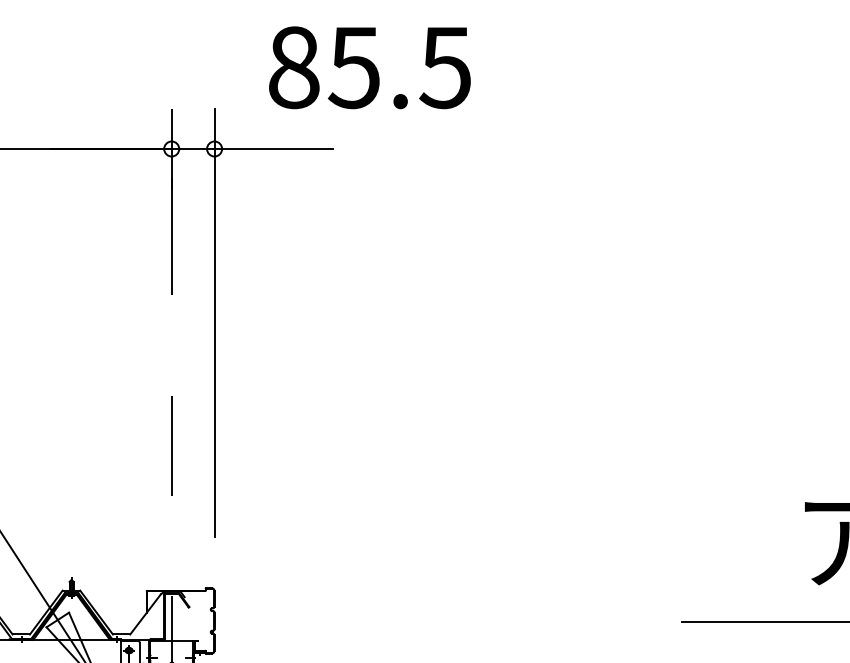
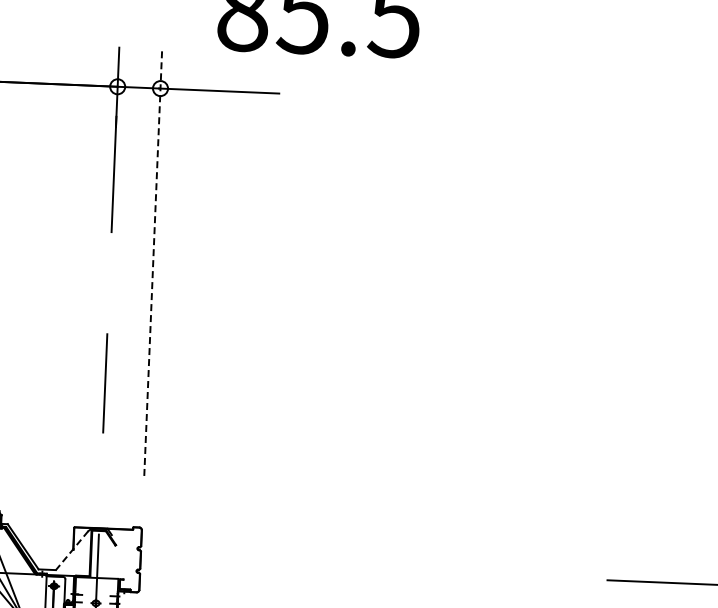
line: (214, 322) -> (153, 261), solid -> dashed
line: (145, 614) -> (71, 550), solid -> dashed

